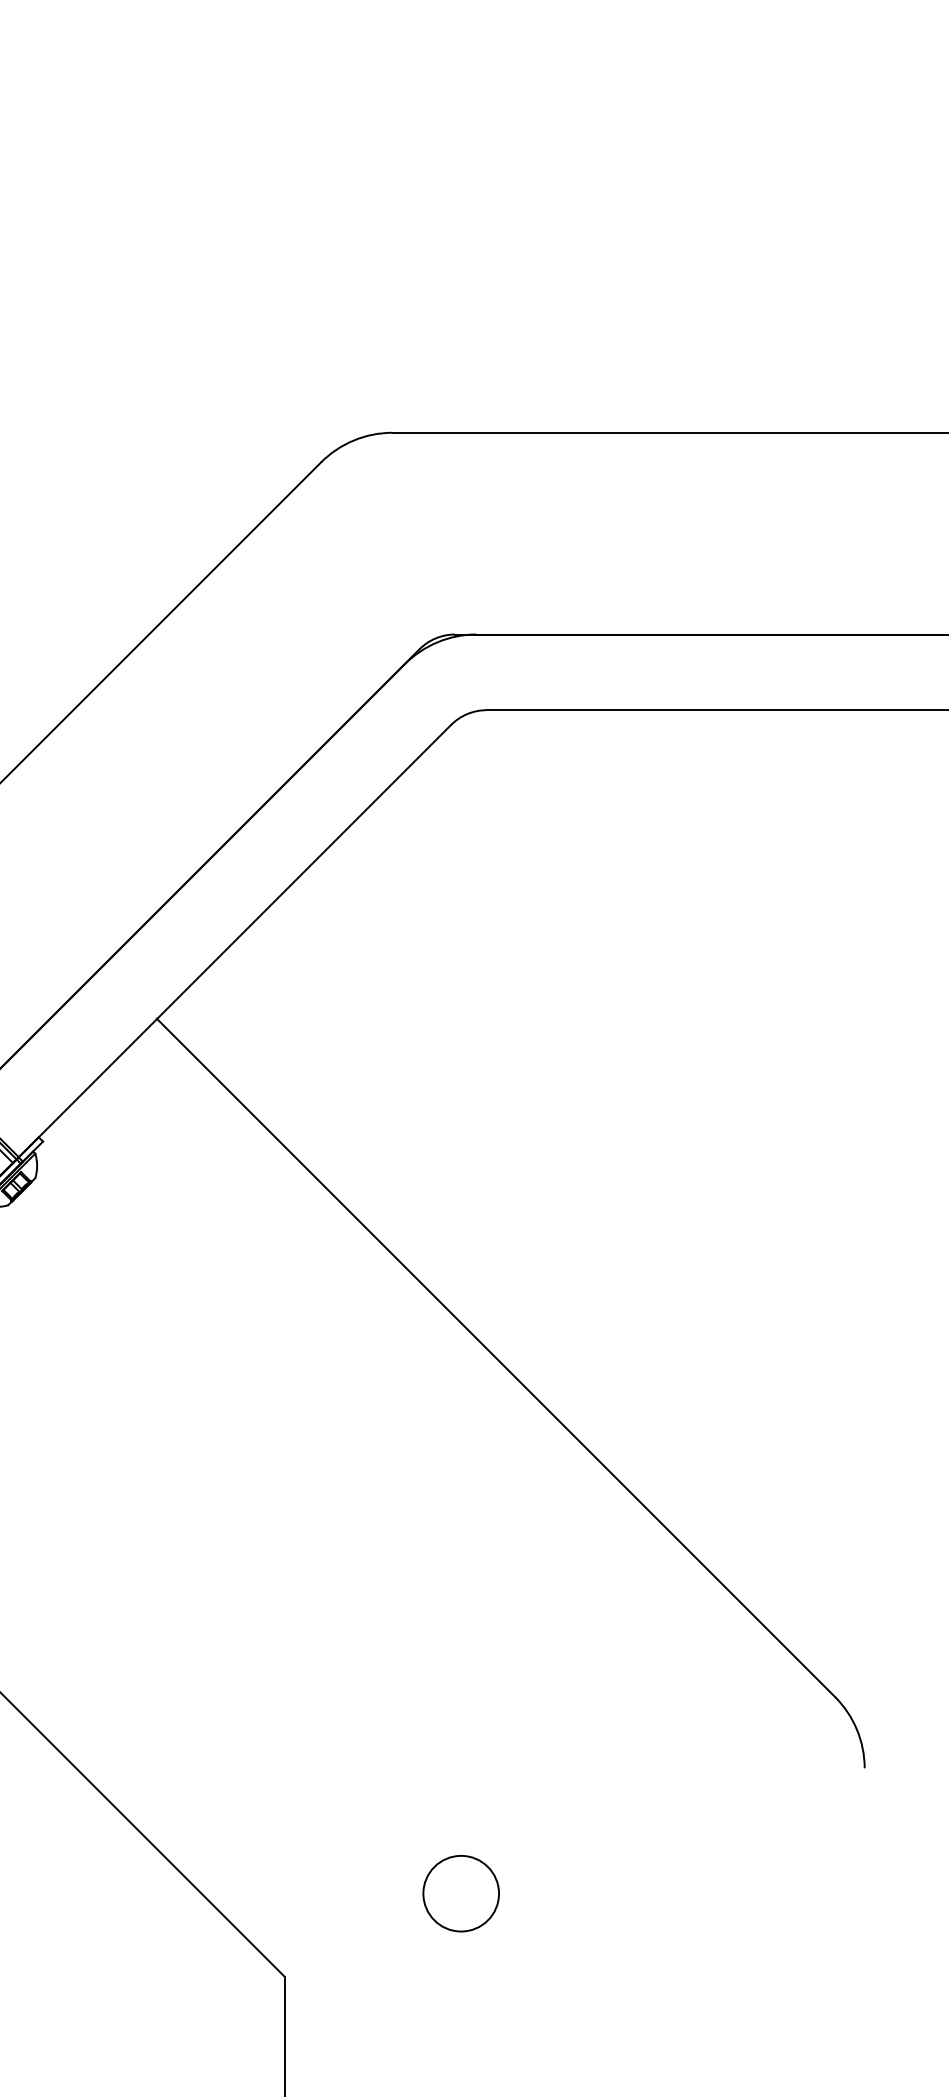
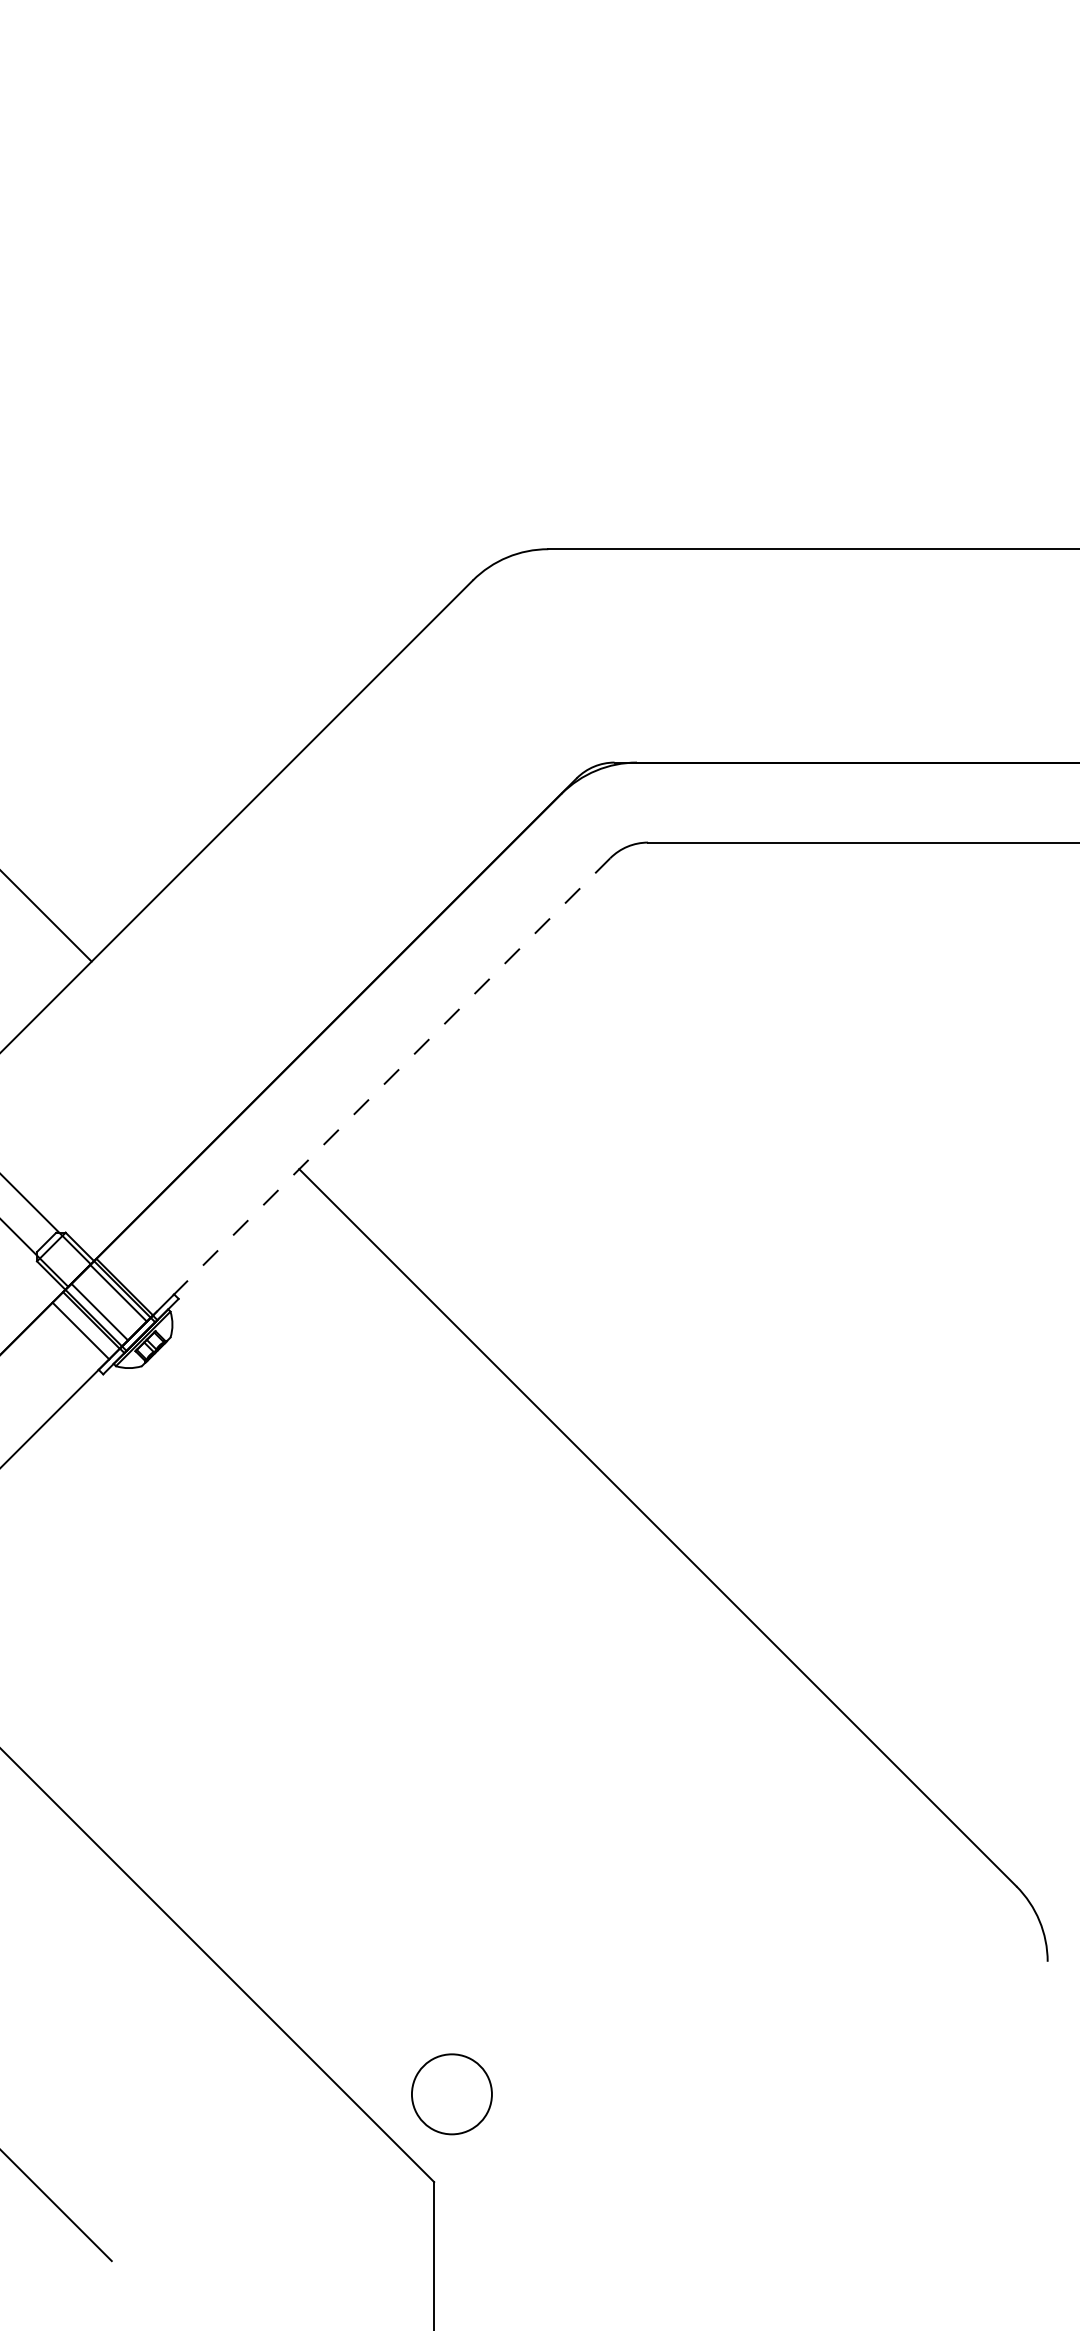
line: (231, 943) -> (378, 1089), solid -> dashed
circle: (460, 1893) -> (451, 2094), moved

